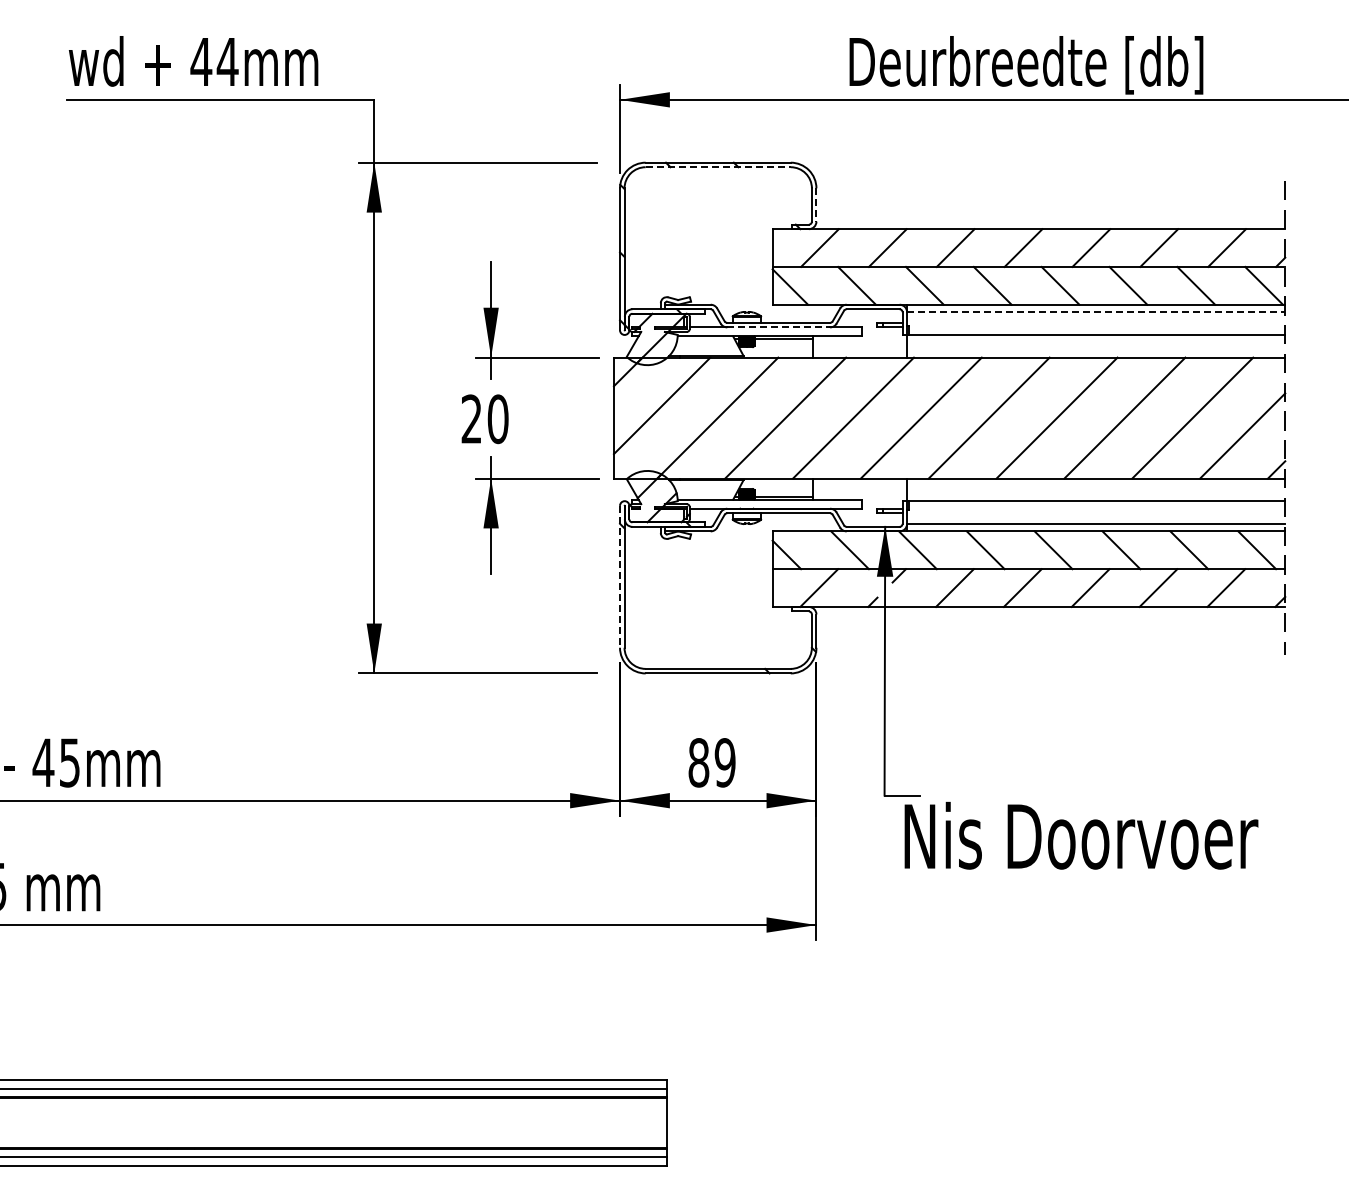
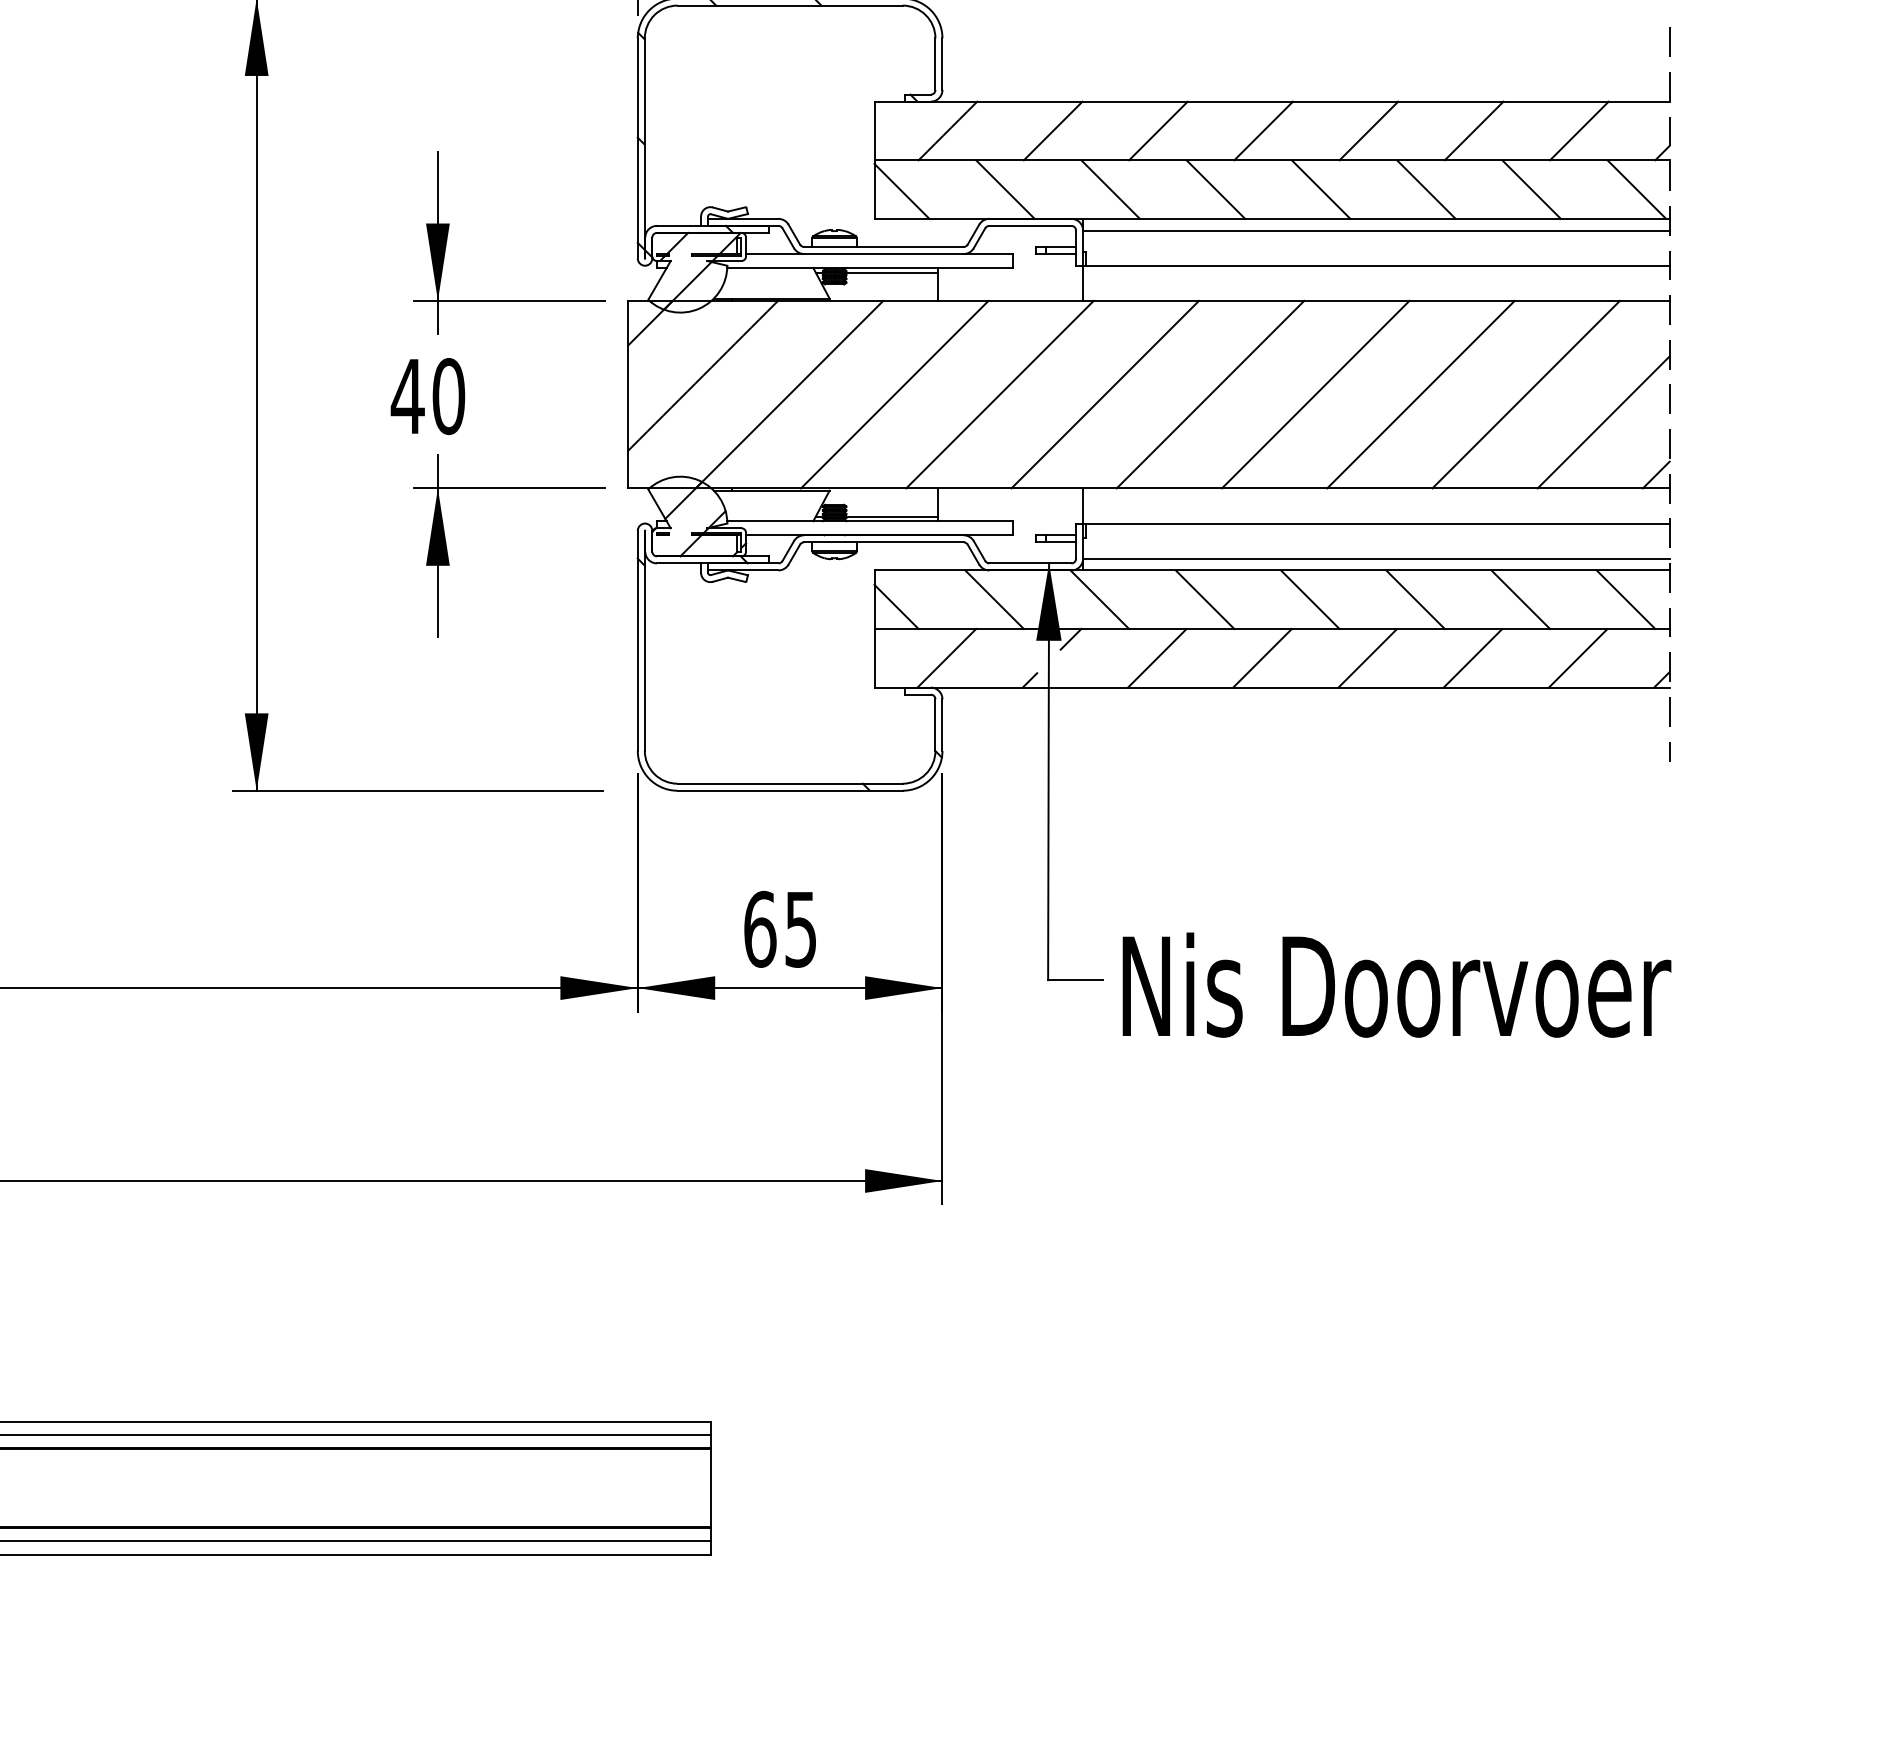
line: (718, 167) -> (790, 6), dashed -> solid
line: (816, 205) -> (942, 64), dashed -> solid
line: (1096, 312) -> (1376, 230), dashed -> solid
line: (779, 327) -> (885, 254), dashed -> solid
text: (471, 418) -> (407, 395), 20 -> 40
line: (620, 576) -> (638, 640), dashed -> solid
text: (711, 762) -> (779, 928), 89 -> 65
text: (1081, 835) -> (1396, 984), moved

